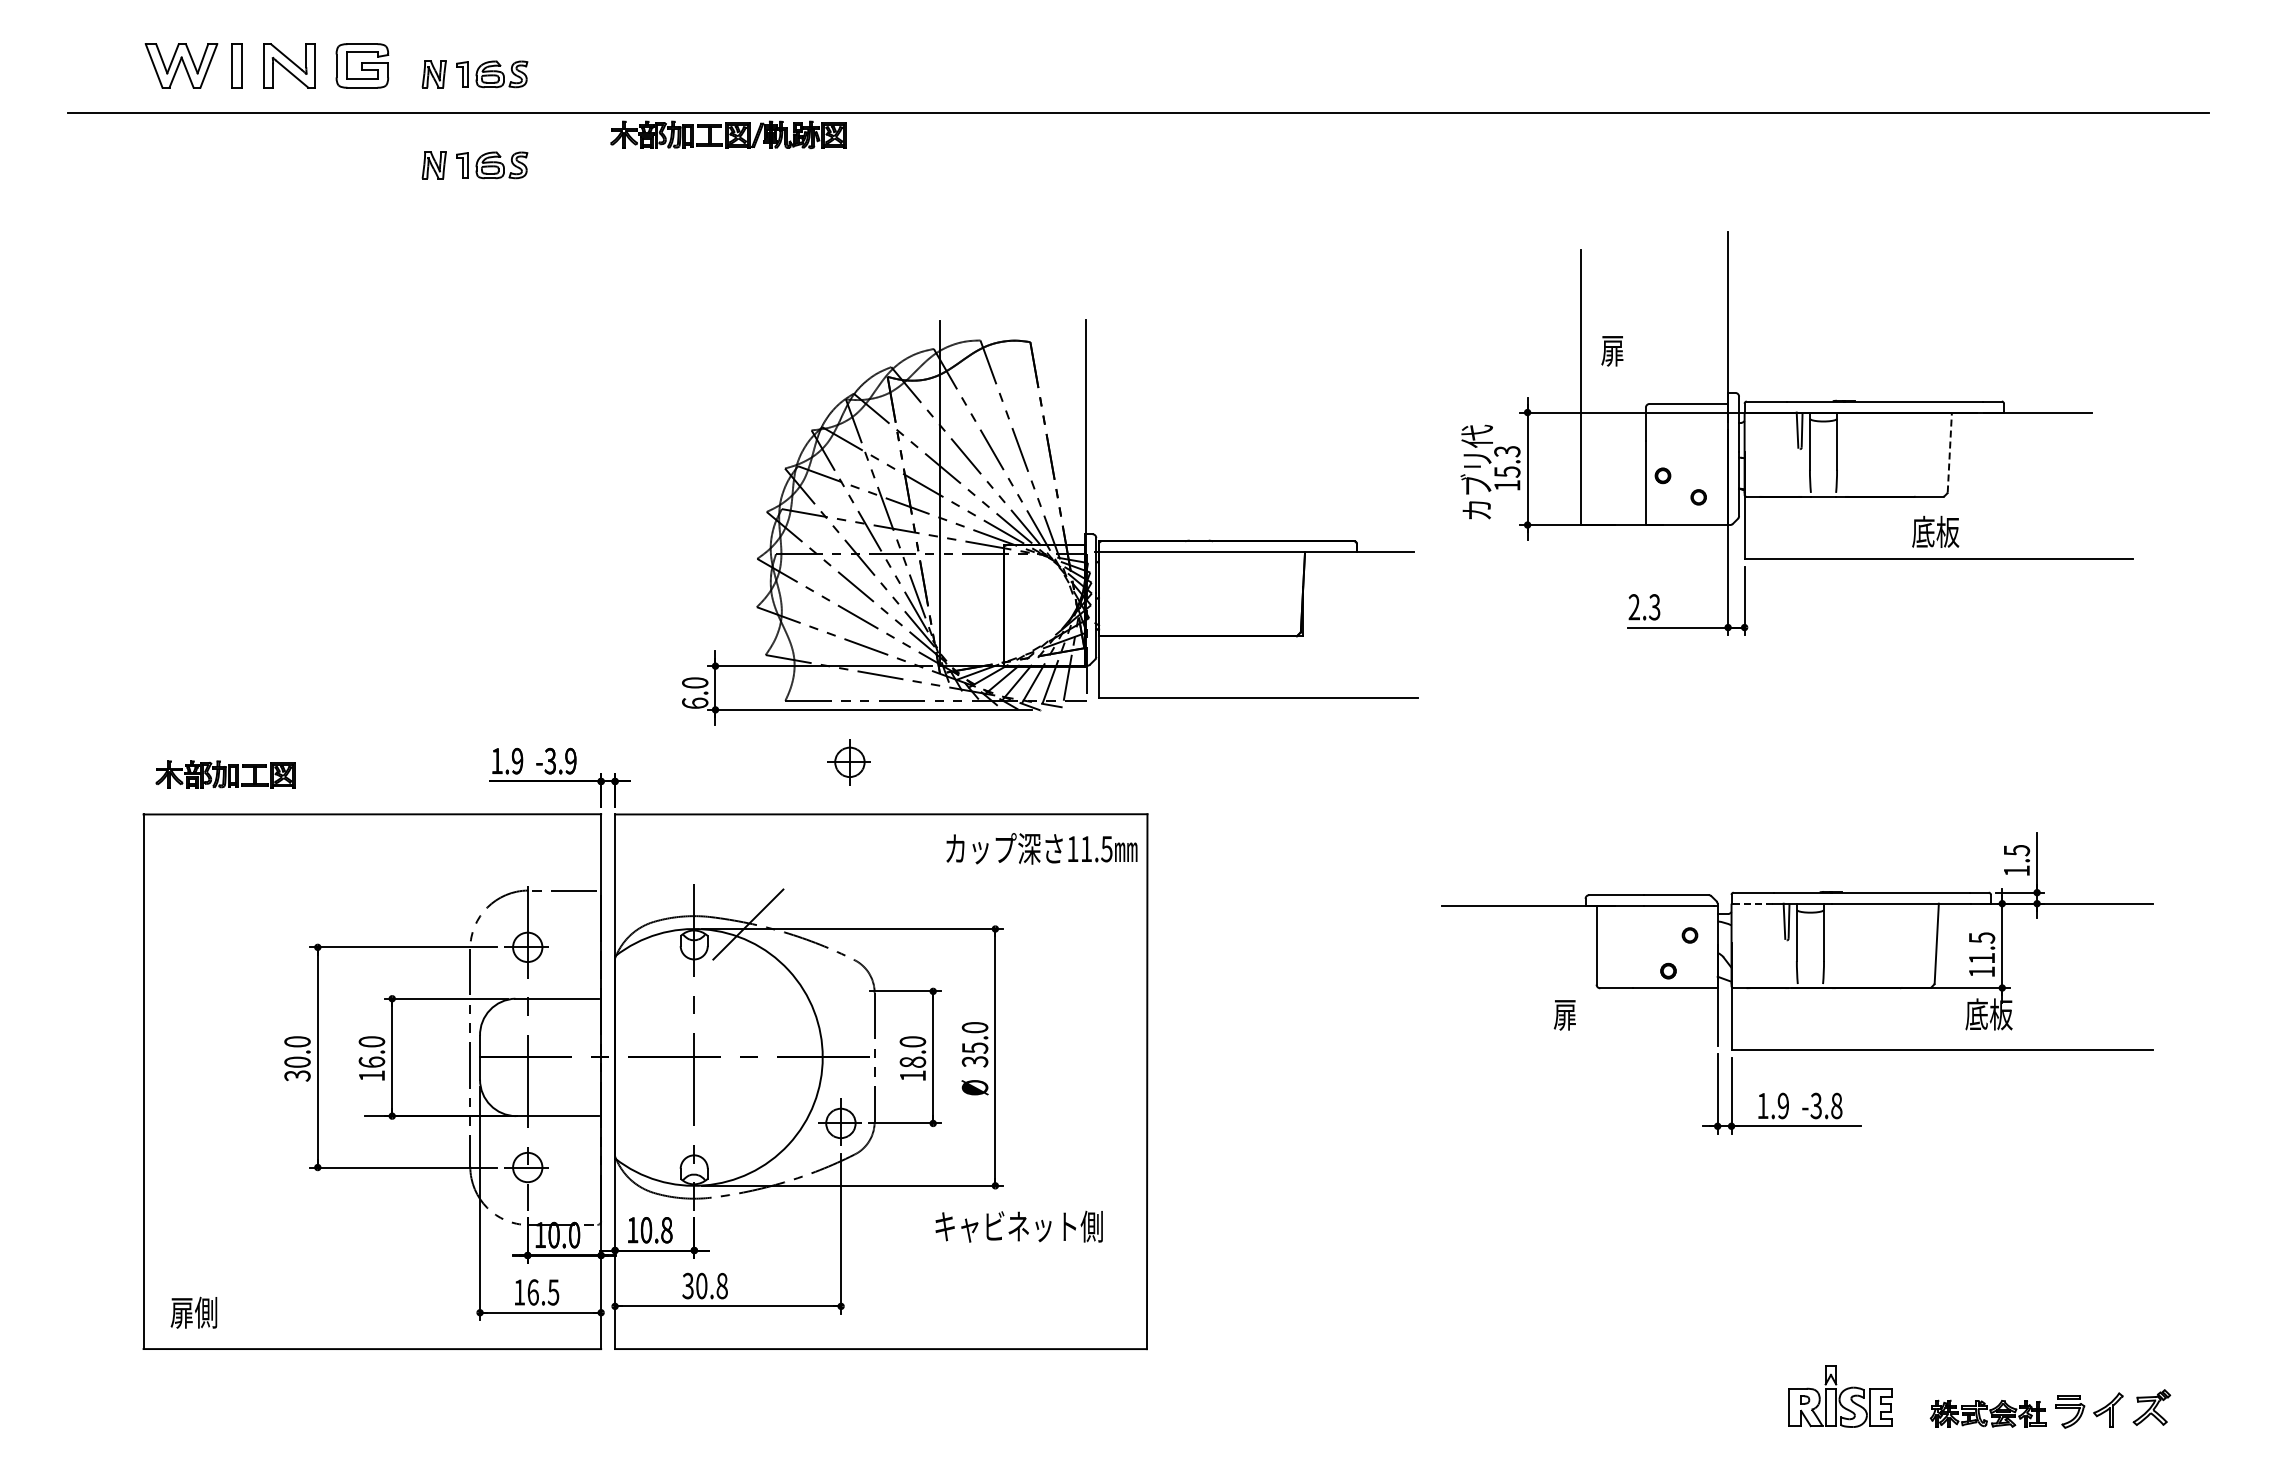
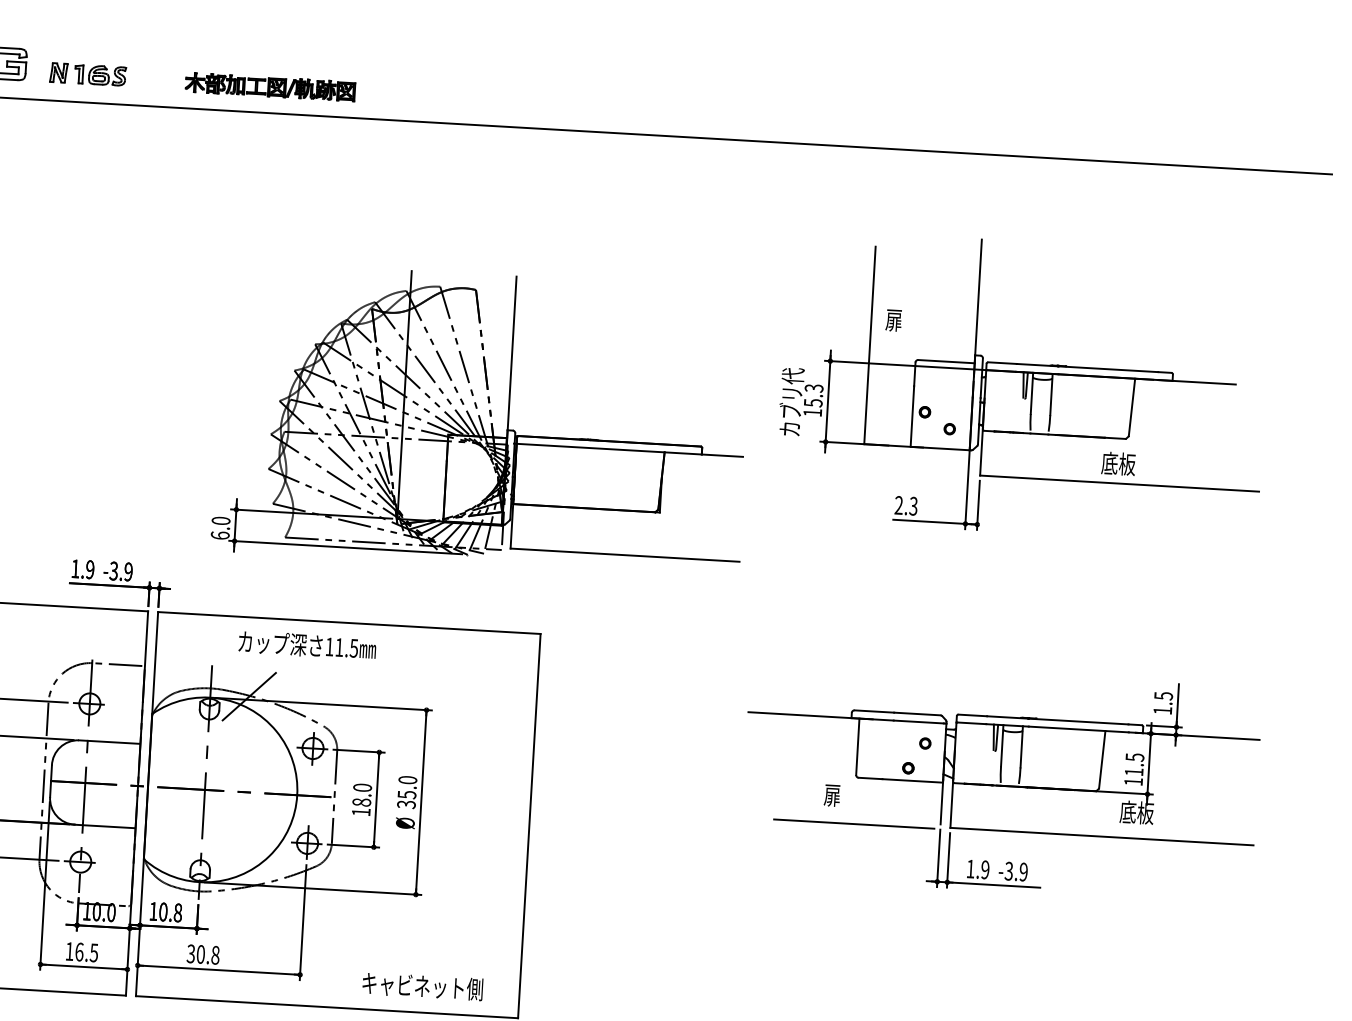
part: (728, 134) -> (270, 86), moved
part: (474, 165) -> (84, 140), removed
line: (1949, 452) -> (1131, 407), dashed -> solid
part: (848, 762) -> (312, 748), moved
text: (1041, 848) -> (307, 645), moved
line: (1753, 903) -> (972, 723), dashed -> solid
line: (1597, 1052) -> (854, 823), added
text: (1836, 1105) -> (1023, 871), -3.8 -> -3.9
text: (1018, 1226) -> (422, 986), moved

